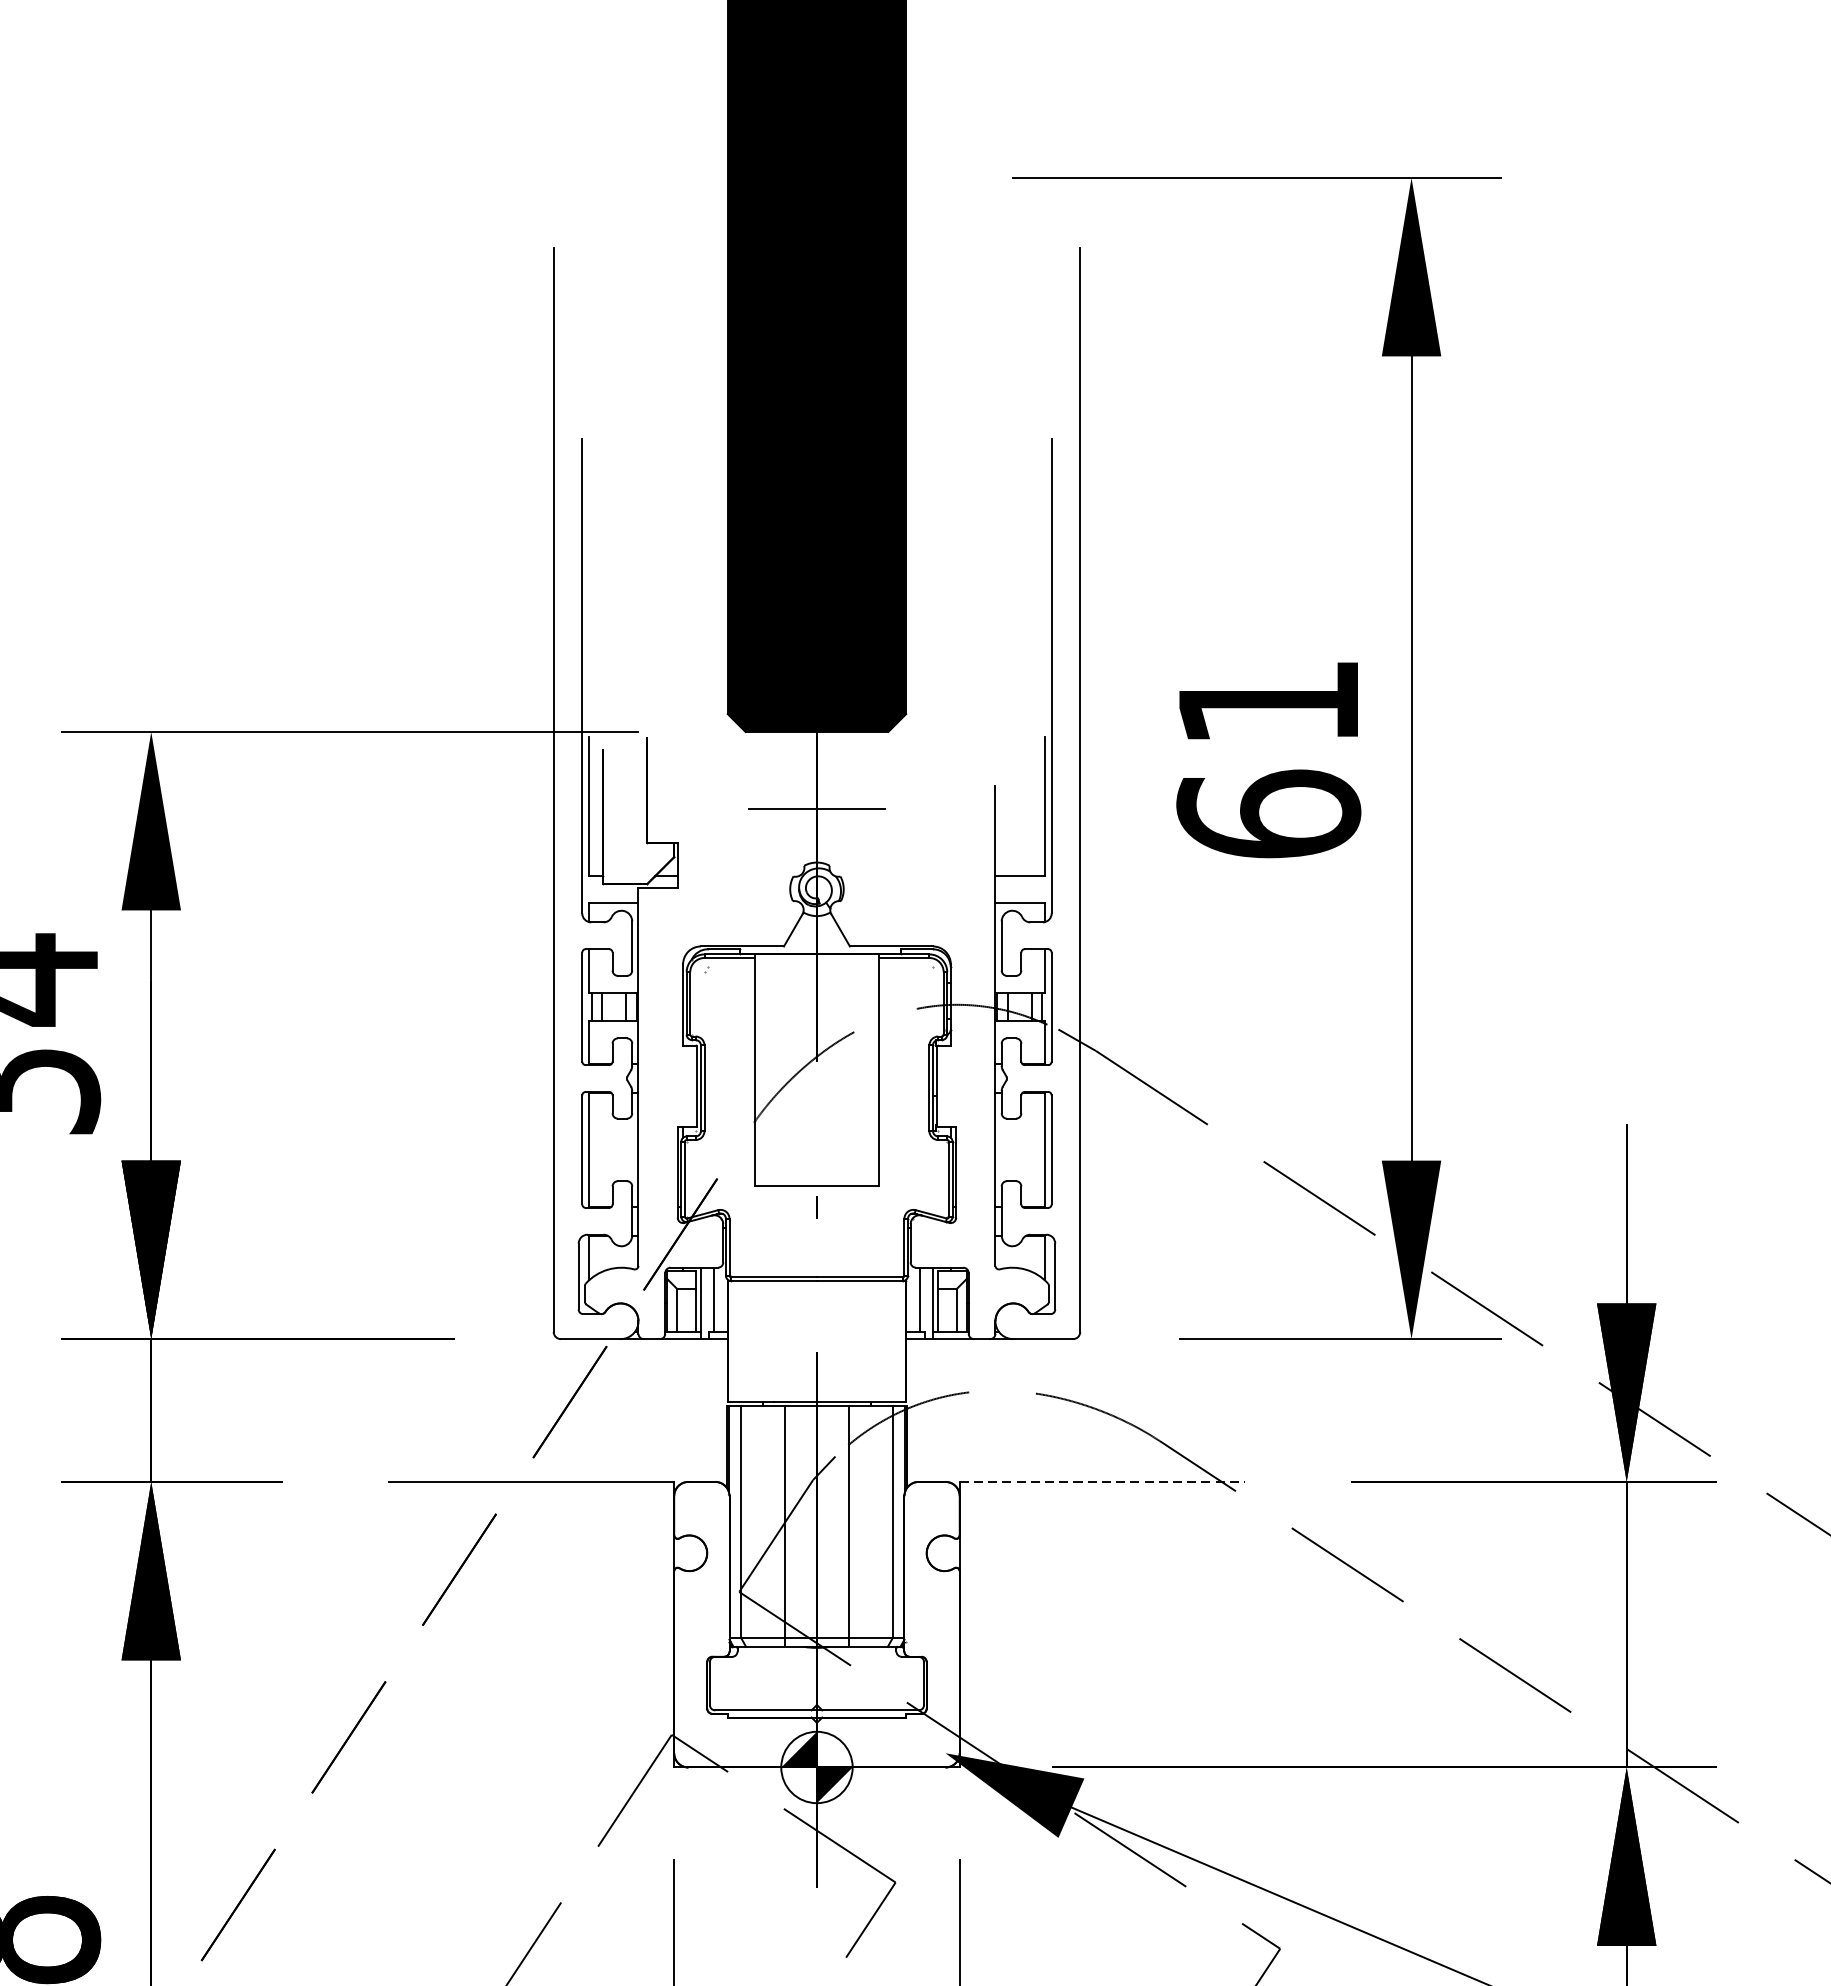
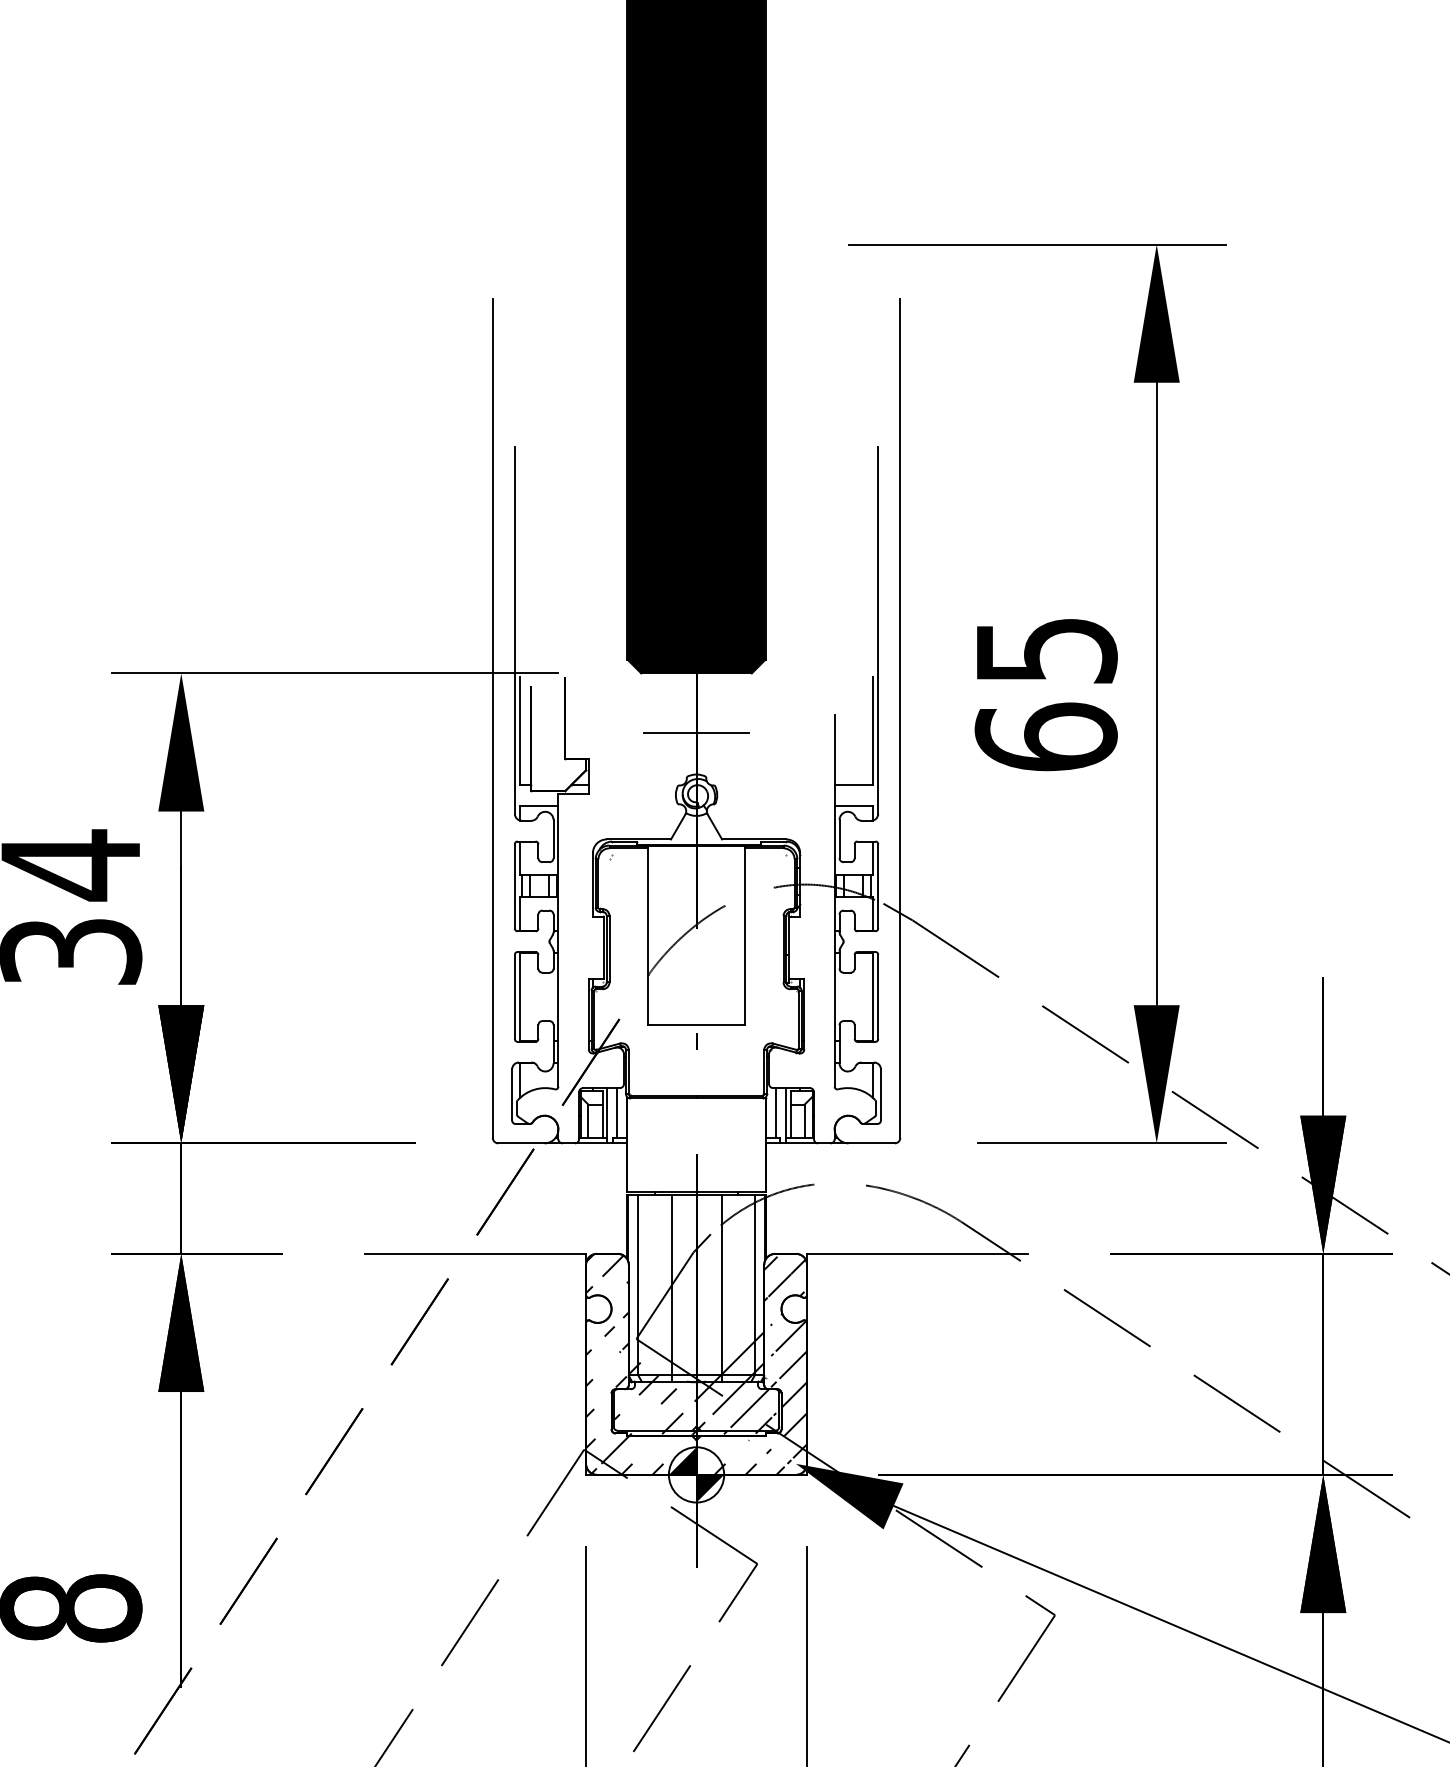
text: (1270, 703) -> (1047, 651), 61 -> 65
line: (1102, 1481) -> (917, 1253), dashed -> solid
hatch: (816, 1624) -> (696, 1364), added

